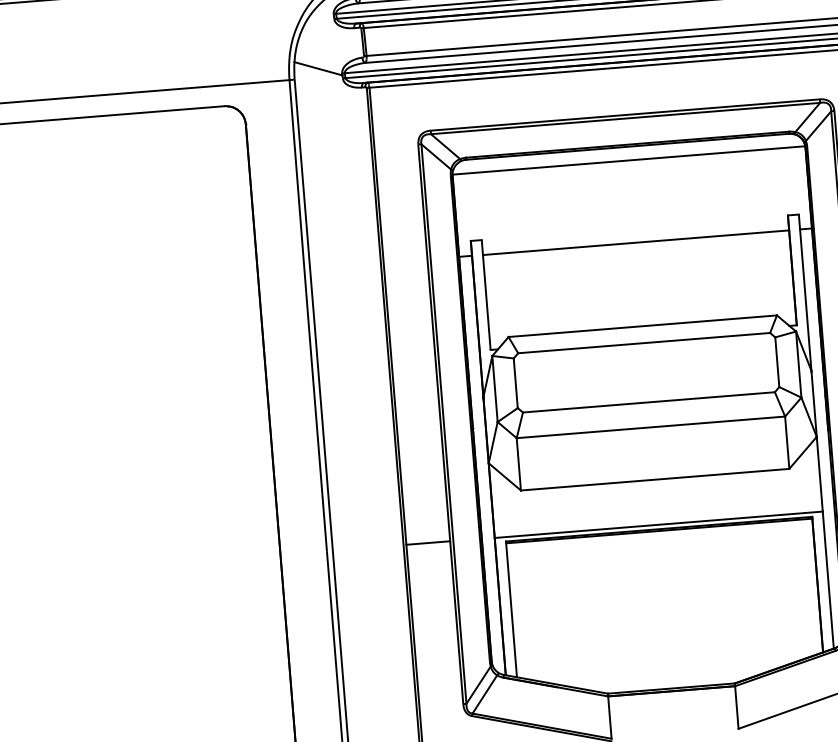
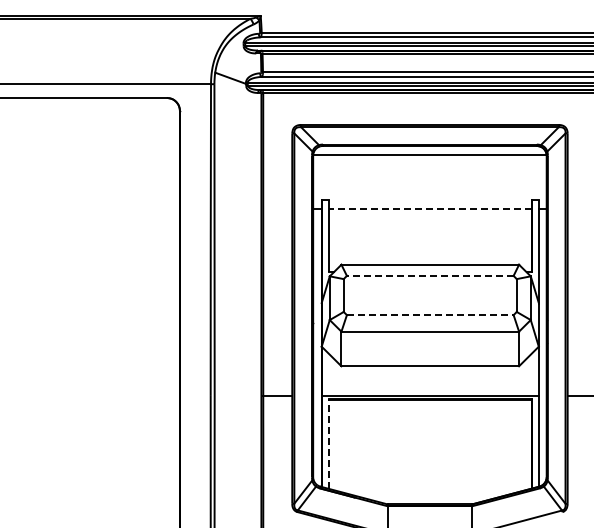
line: (634, 242) -> (429, 209), solid -> dashed
line: (642, 342) -> (429, 275), solid -> dashed
line: (649, 402) -> (430, 315), solid -> dashed
line: (510, 608) -> (328, 443), solid -> dashed

